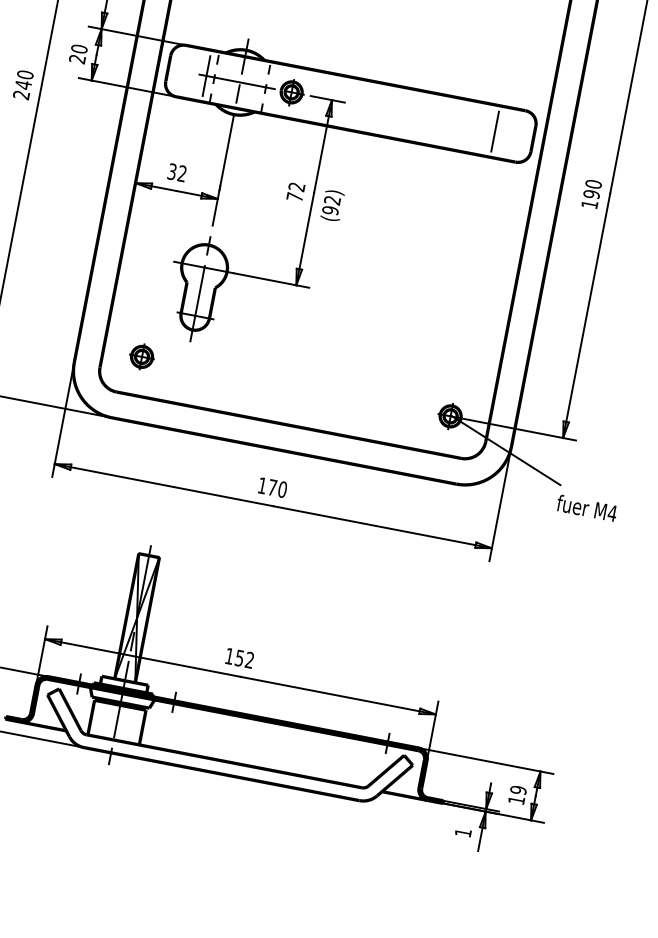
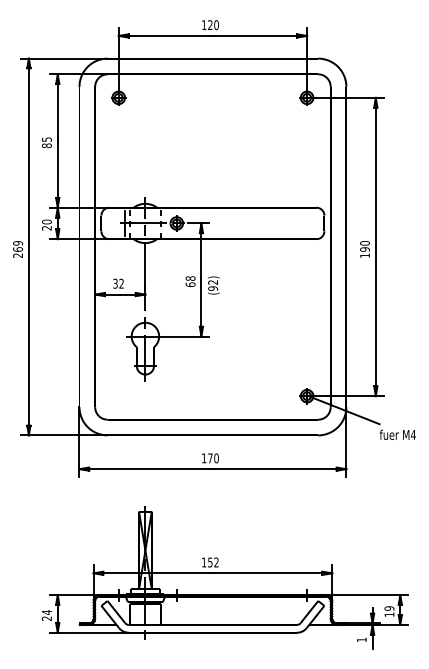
text: (25, 80) -> (18, 246), 240 -> 269
line: (495, 131) -> (301, 223), removed
text: (295, 191) -> (190, 281), 72 -> 68
part: (141, 355) -> (118, 395), removed

